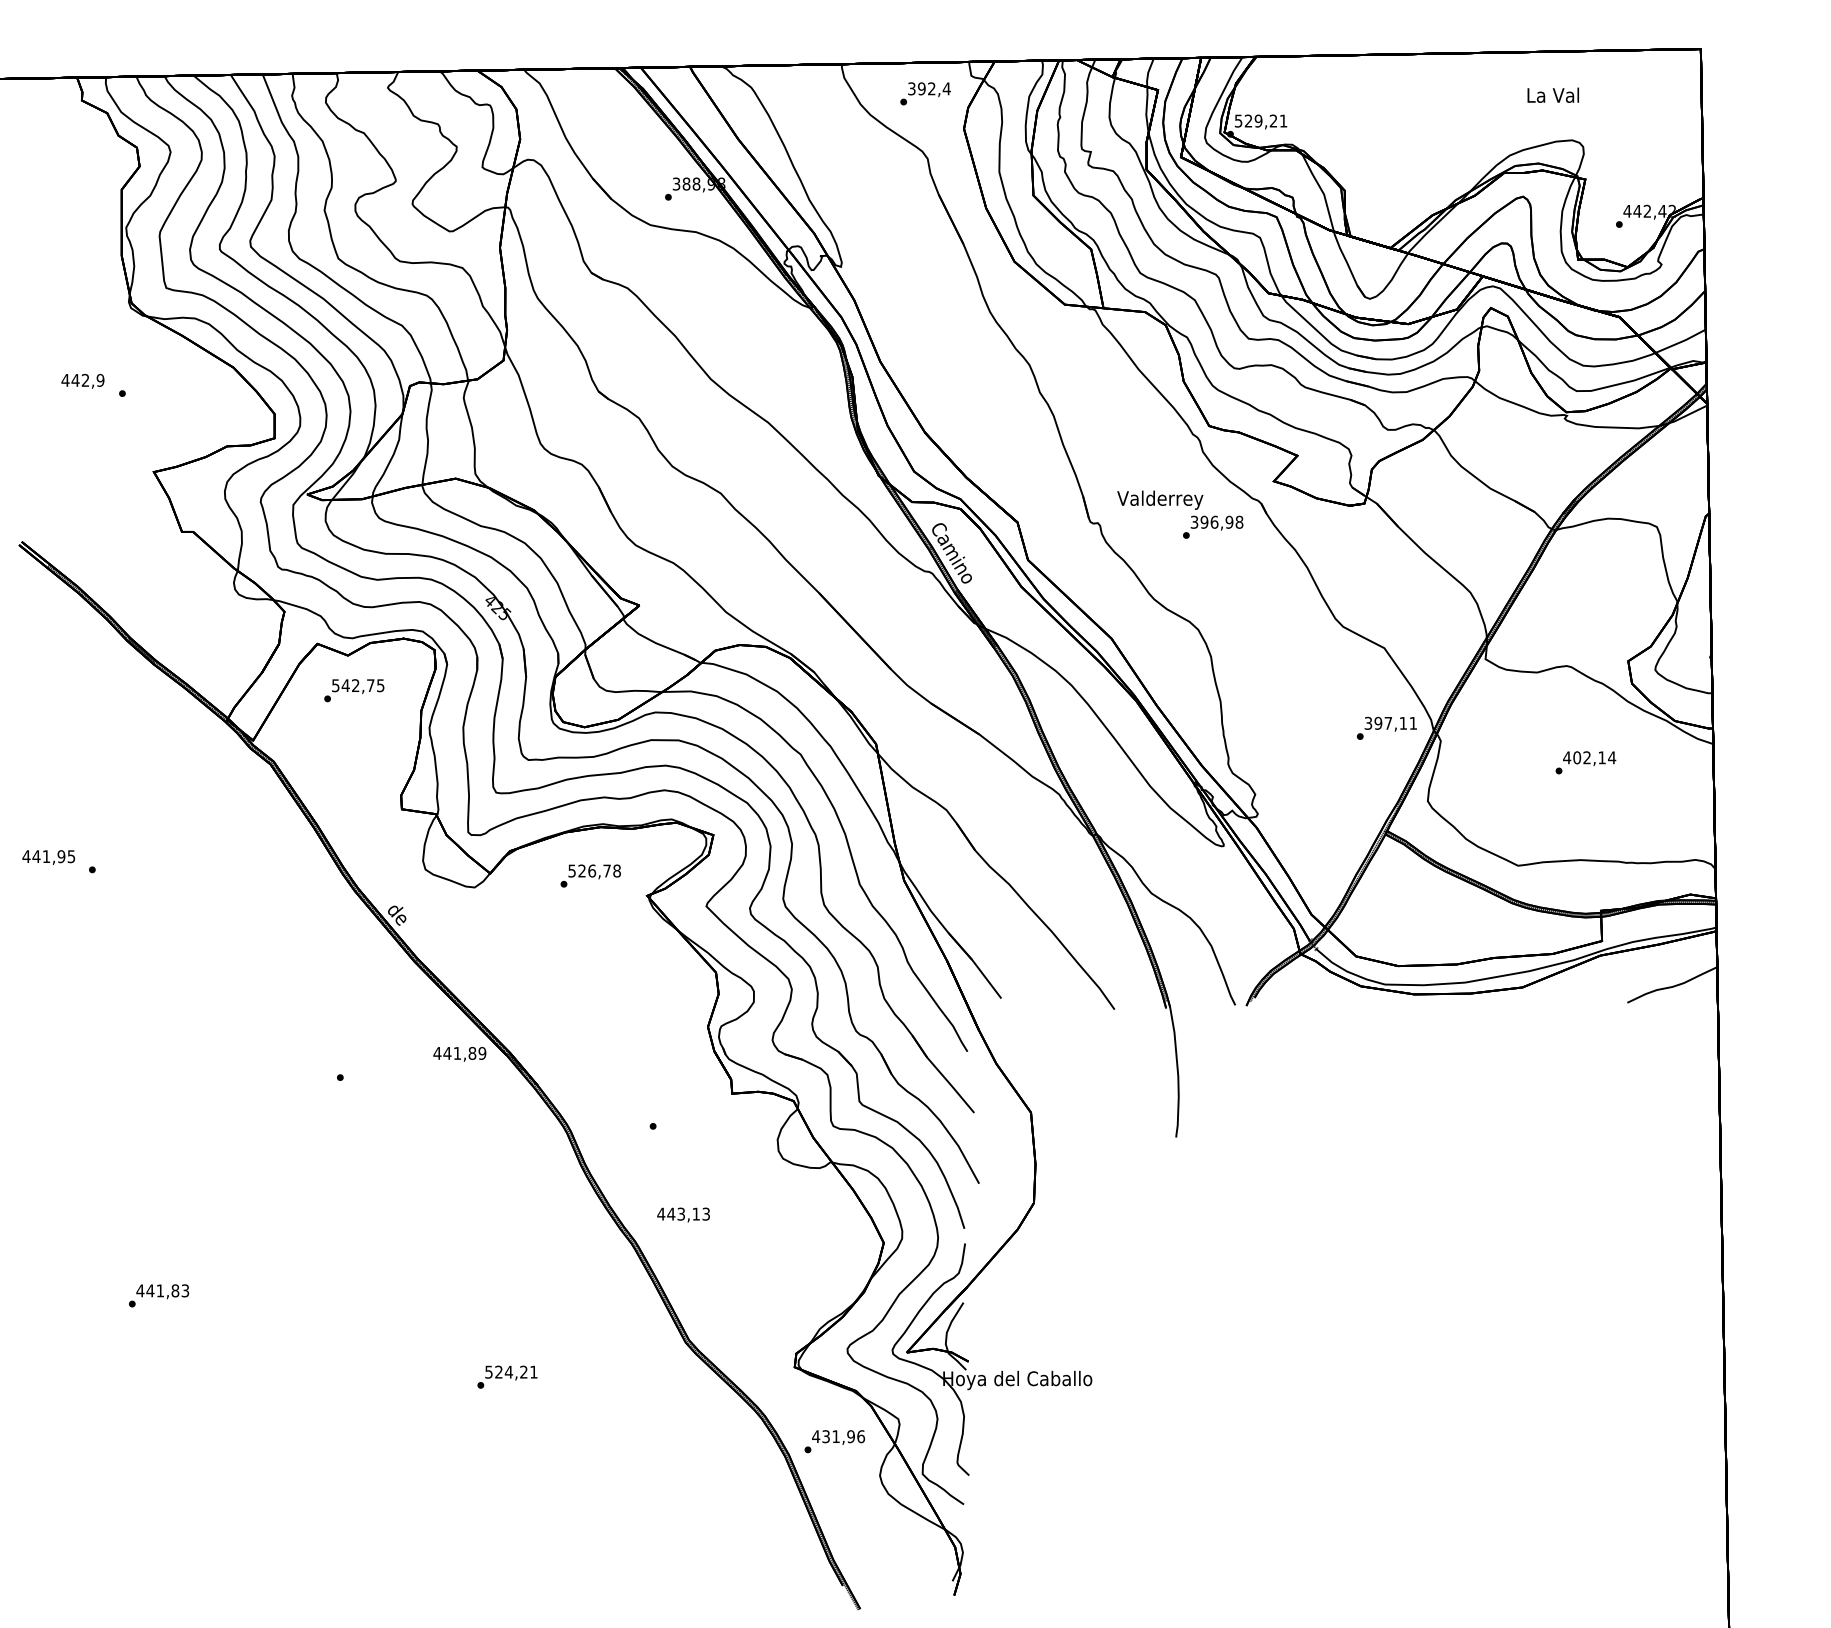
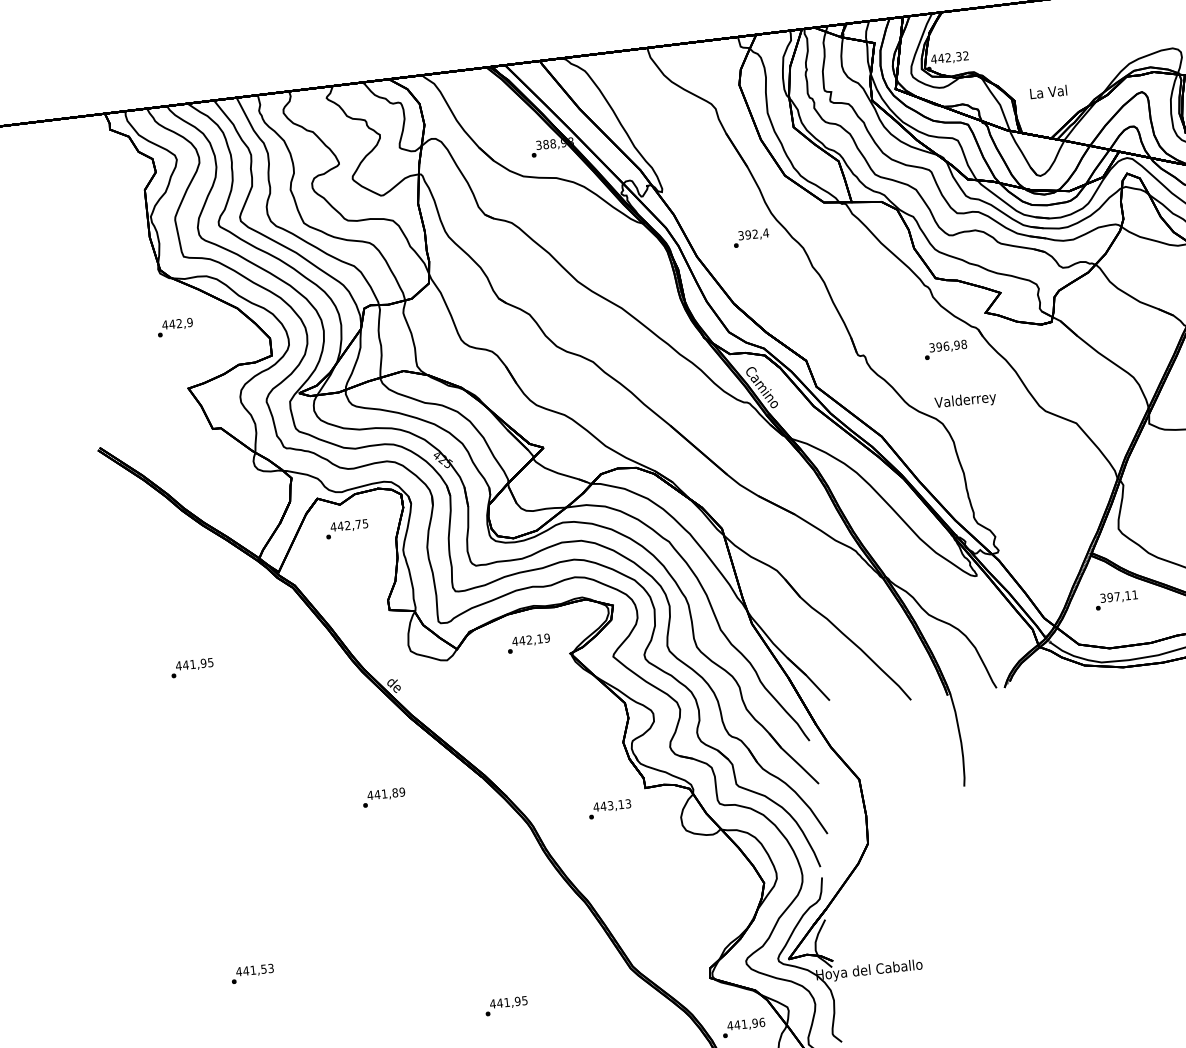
text: (925, 93) -> (751, 237), moved
text: (1552, 94) -> (1047, 91), moved
text: (1260, 120) -> (949, 57), 529,21 -> 442,32
text: (82, 381) -> (177, 324), moved
text: (1160, 499) -> (965, 400), moved
text: (335, 685) -> (333, 526), 542,75 -> 442,75
text: (1386, 727) -> (1116, 599), moved
text: (48, 857) -> (194, 664), moved
text: (594, 870) -> (531, 639), 526,78 -> 442,19
text: (459, 1054) -> (386, 794), moved
text: (683, 1214) -> (612, 805), moved
text: (175, 1290) -> (263, 968), 441,83 -> 441,53
text: (510, 1371) -> (508, 1001), 524,21 -> 441,95
text: (826, 1436) -> (737, 1024), 431,96 -> 441,96

